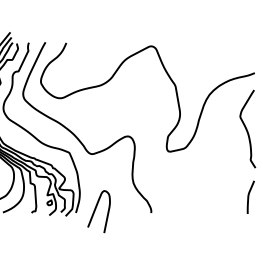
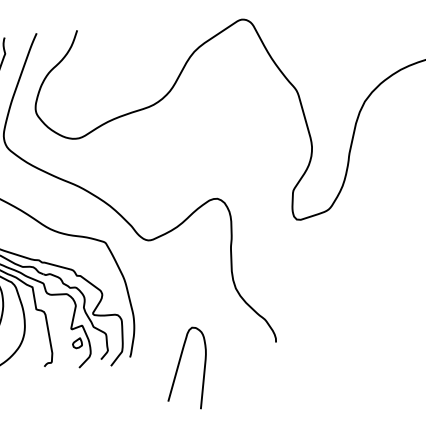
curve: (96, 209) -> (181, 365), moved

